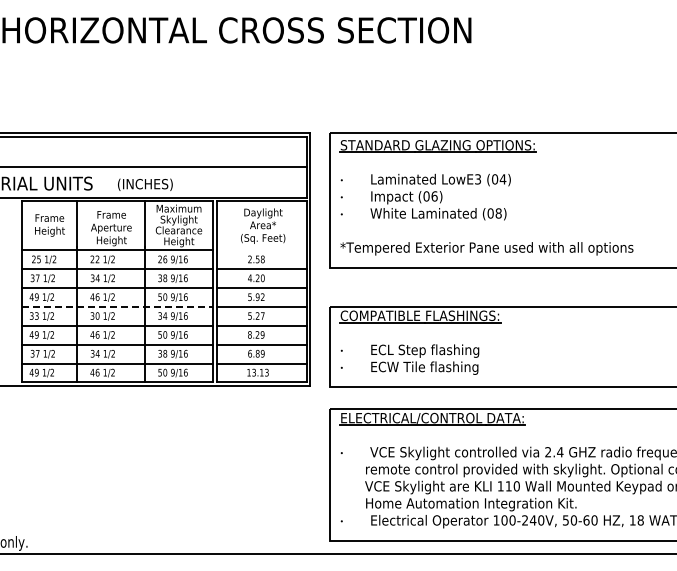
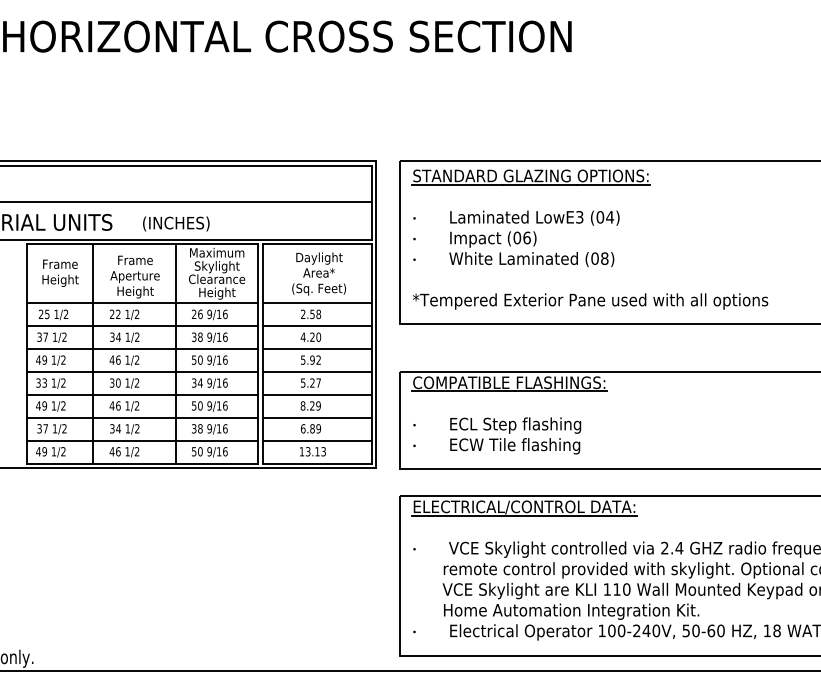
line: (261, 250) -> (317, 303), added
line: (118, 306) -> (143, 371), dashed -> solid

